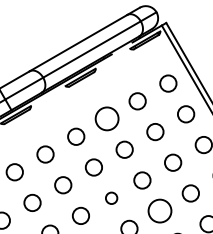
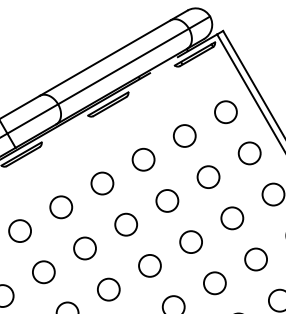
circle: (106, 119) -> (143, 160), size x0.71
circle: (111, 198) -> (149, 266), size x1.43
circle: (160, 211) -> (215, 283), size x0.71

